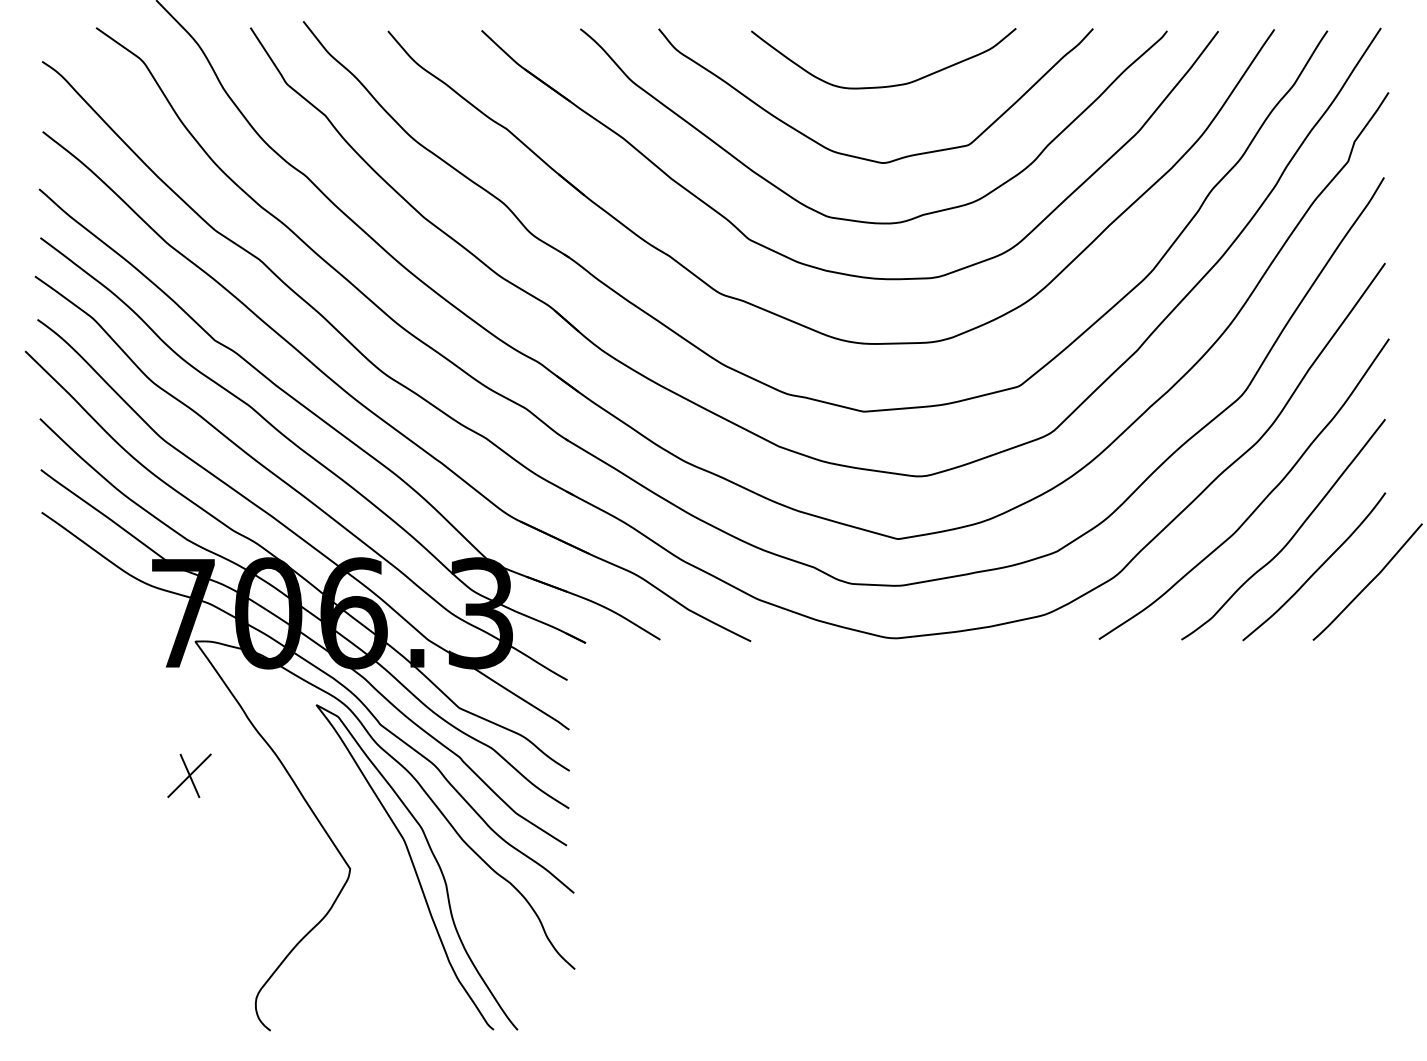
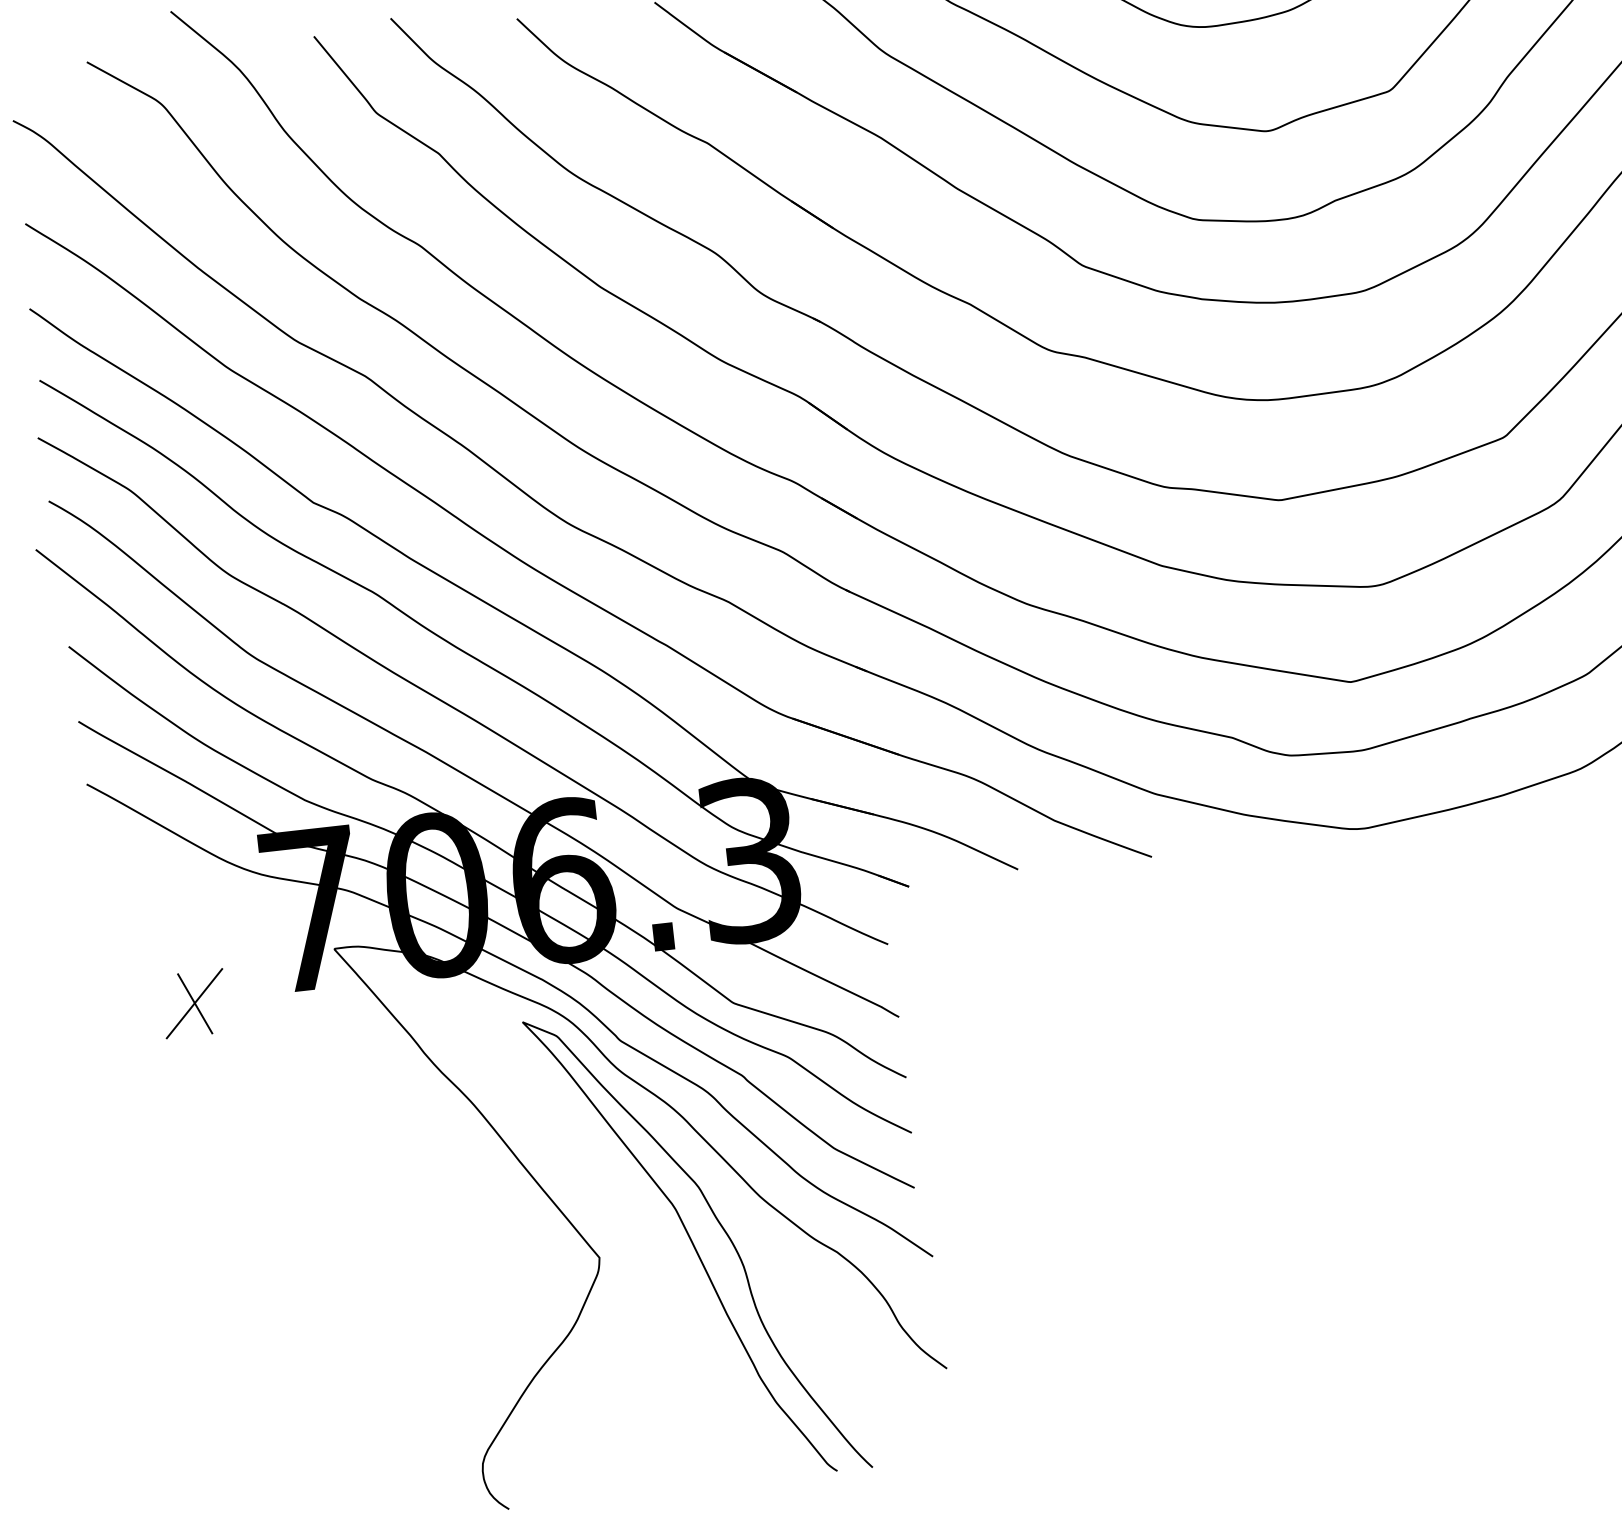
part: (189, 775) -> (194, 1003), moved

